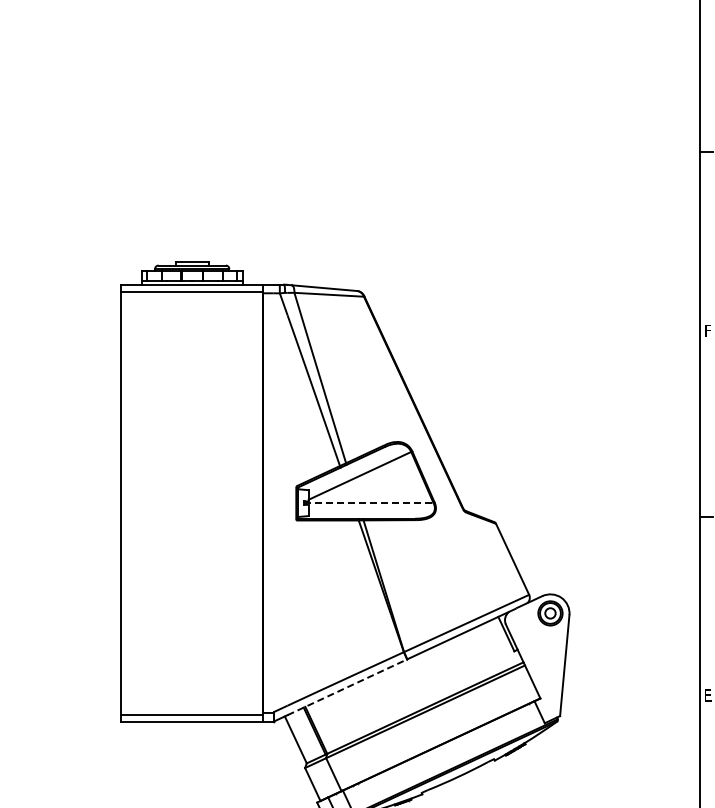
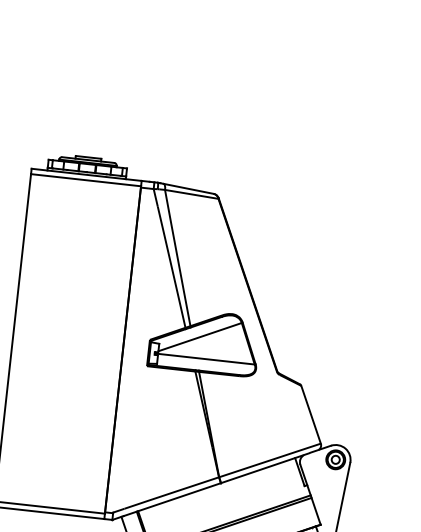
line: (369, 503) -> (205, 359), dashed -> solid
line: (347, 687) -> (172, 499), dashed -> solid

